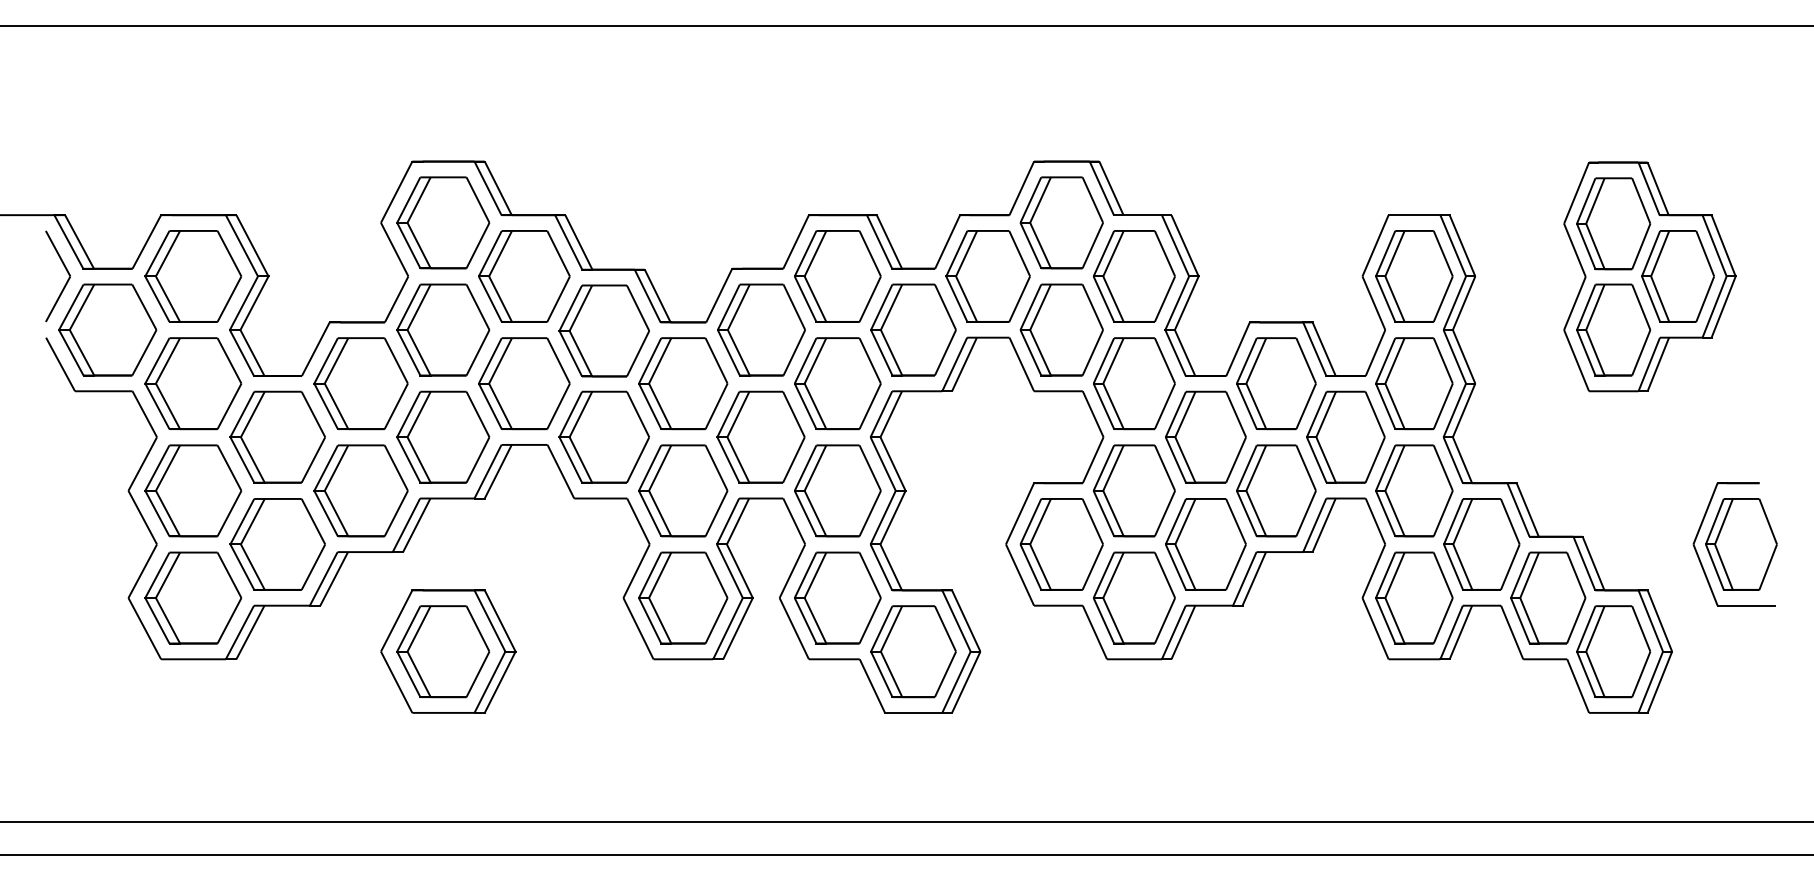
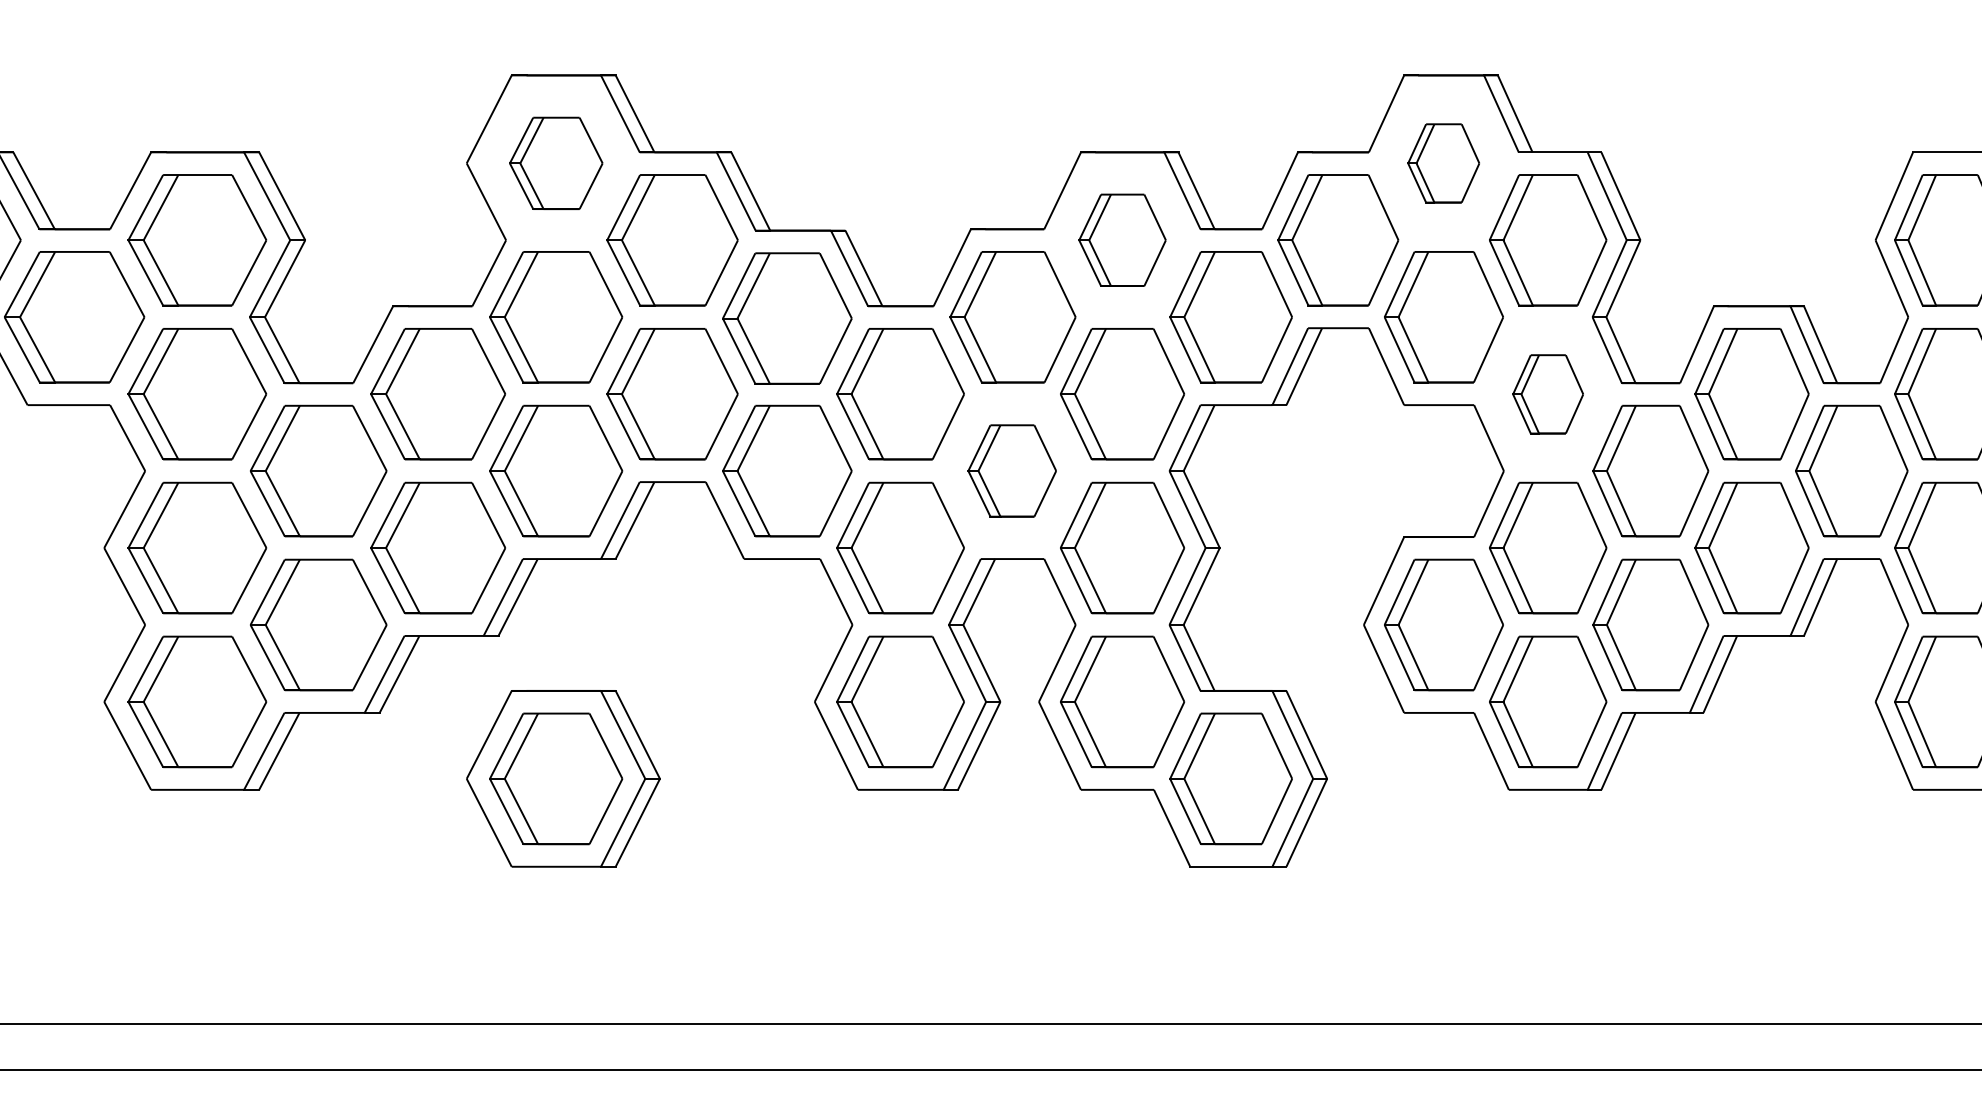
part: (443, 222) -> (556, 162), size x0.7
part: (1061, 222) -> (1443, 162), size x0.6
part: (837, 276) -> (1122, 240), size x0.7
part: (1134, 383) -> (1548, 393), size x0.6
part: (760, 436) -> (1011, 470), size x0.7

